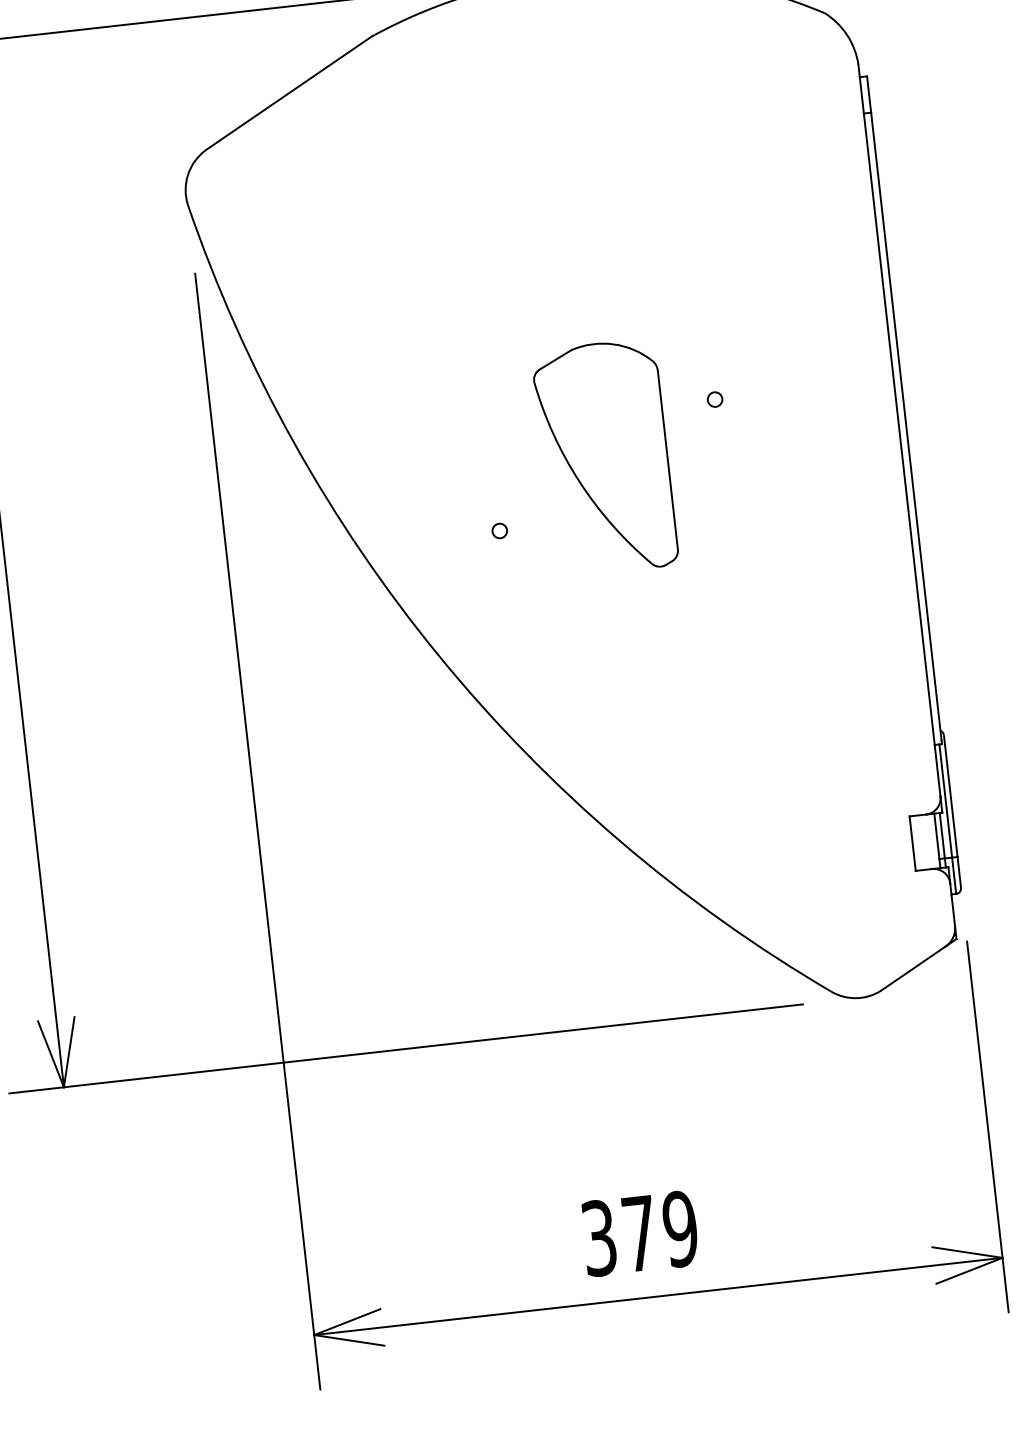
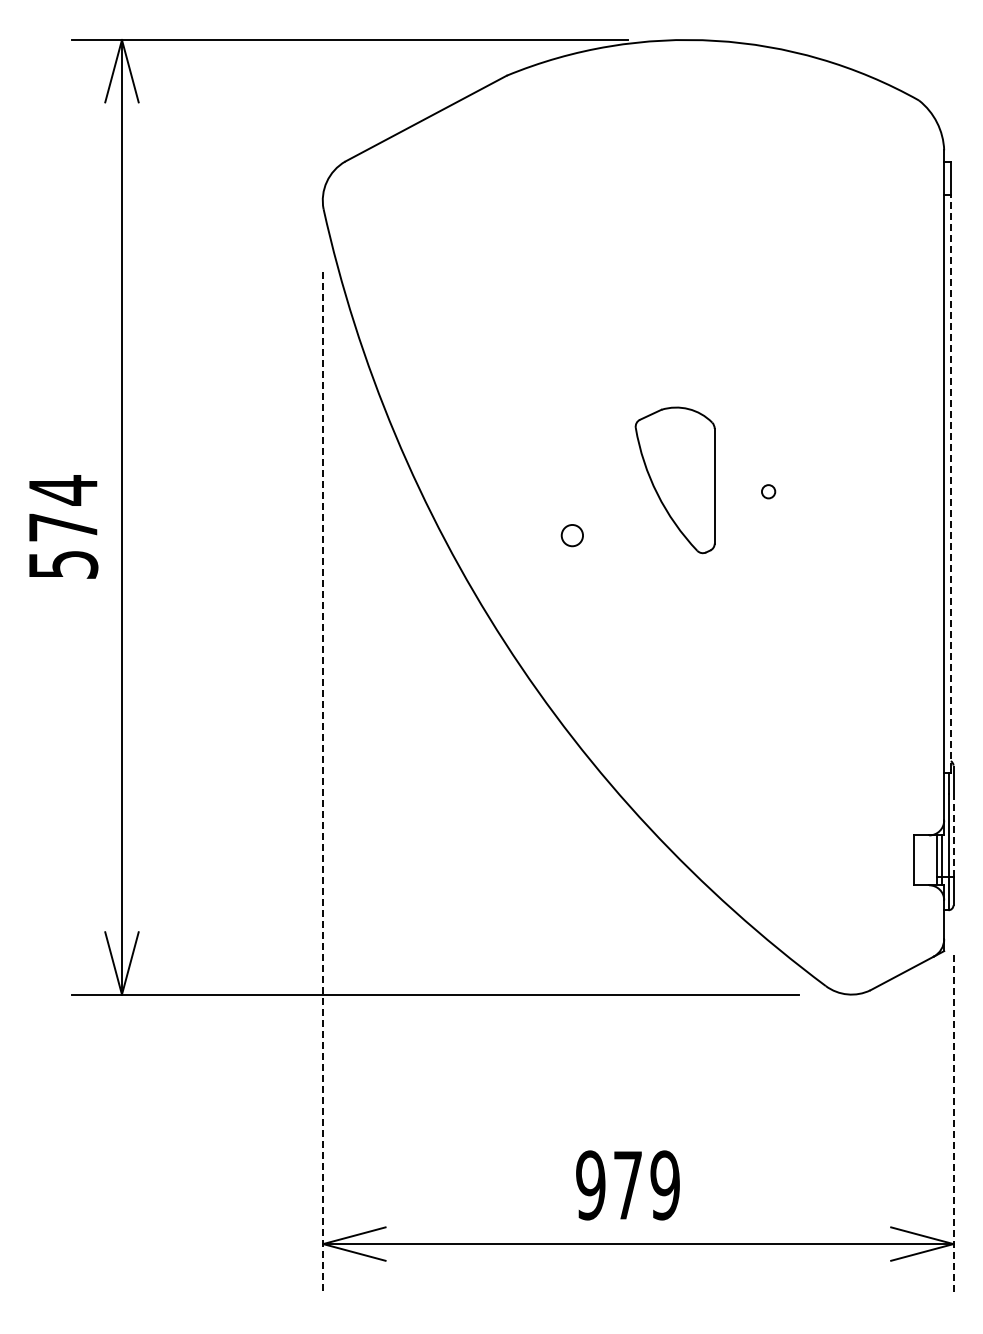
circle: (714, 399) -> (768, 491), moved
line: (905, 426) -> (950, 482), solid -> dashed
part: (604, 458) -> (674, 480), size x0.7
circle: (499, 530) -> (572, 535), size x1.6
line: (952, 811) -> (953, 835), solid -> dashed
line: (258, 832) -> (323, 783), solid -> dashed
line: (987, 1127) -> (953, 1124), solid -> dashed
text: (598, 1238) -> (590, 1185), 379 -> 979

